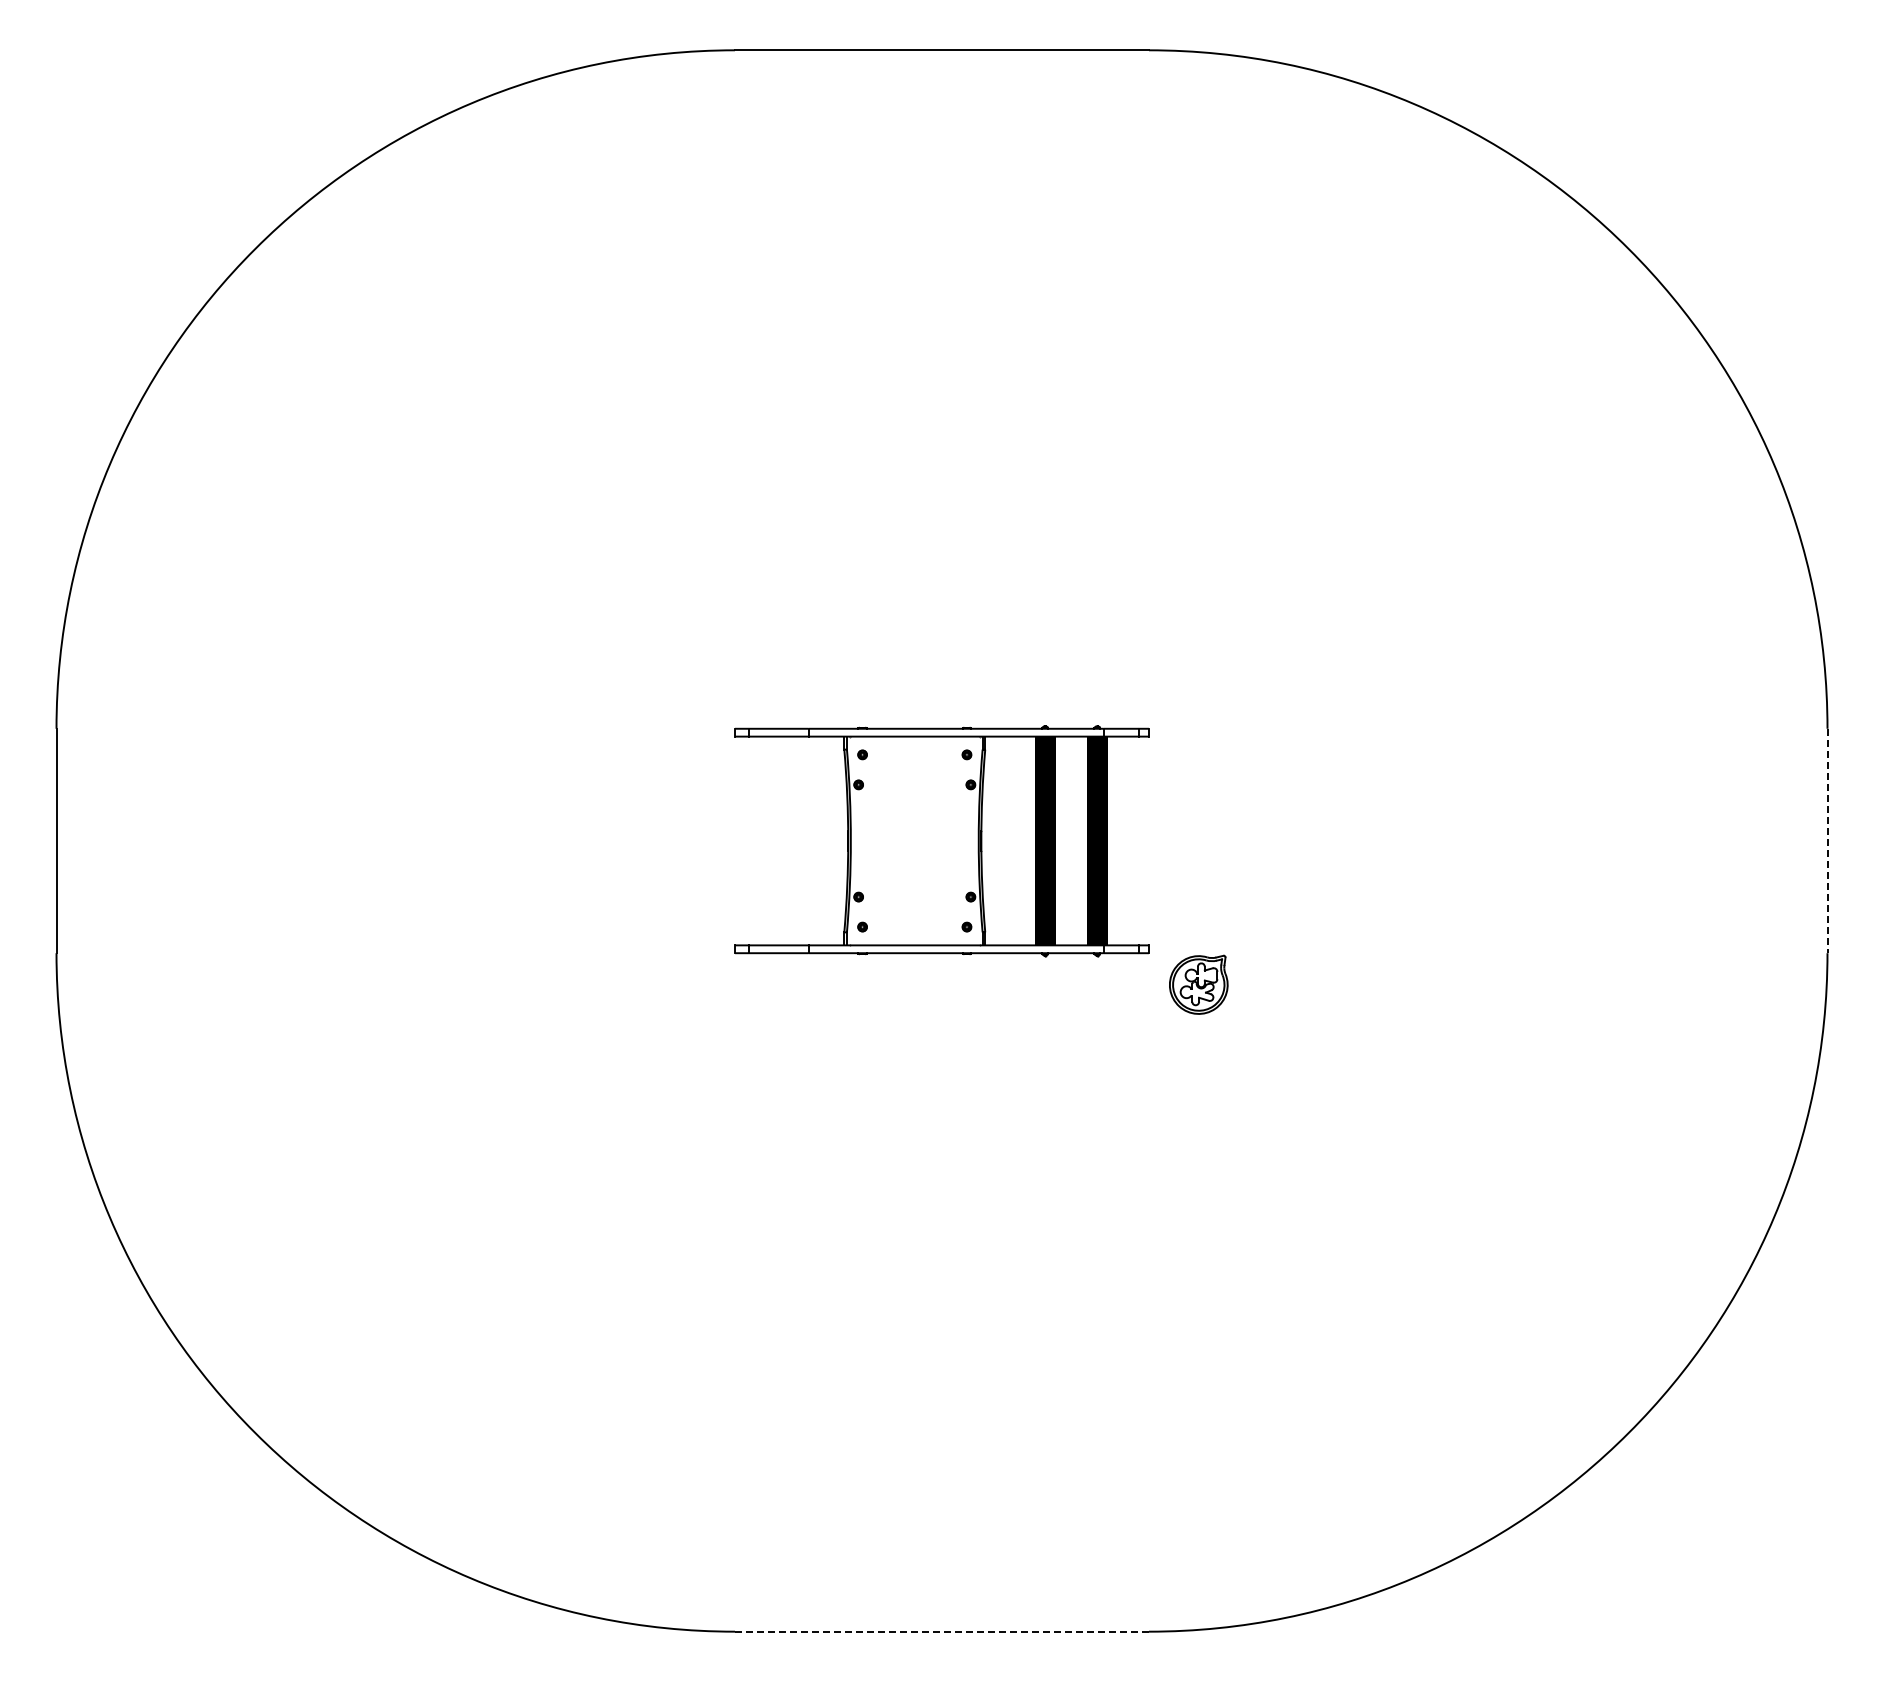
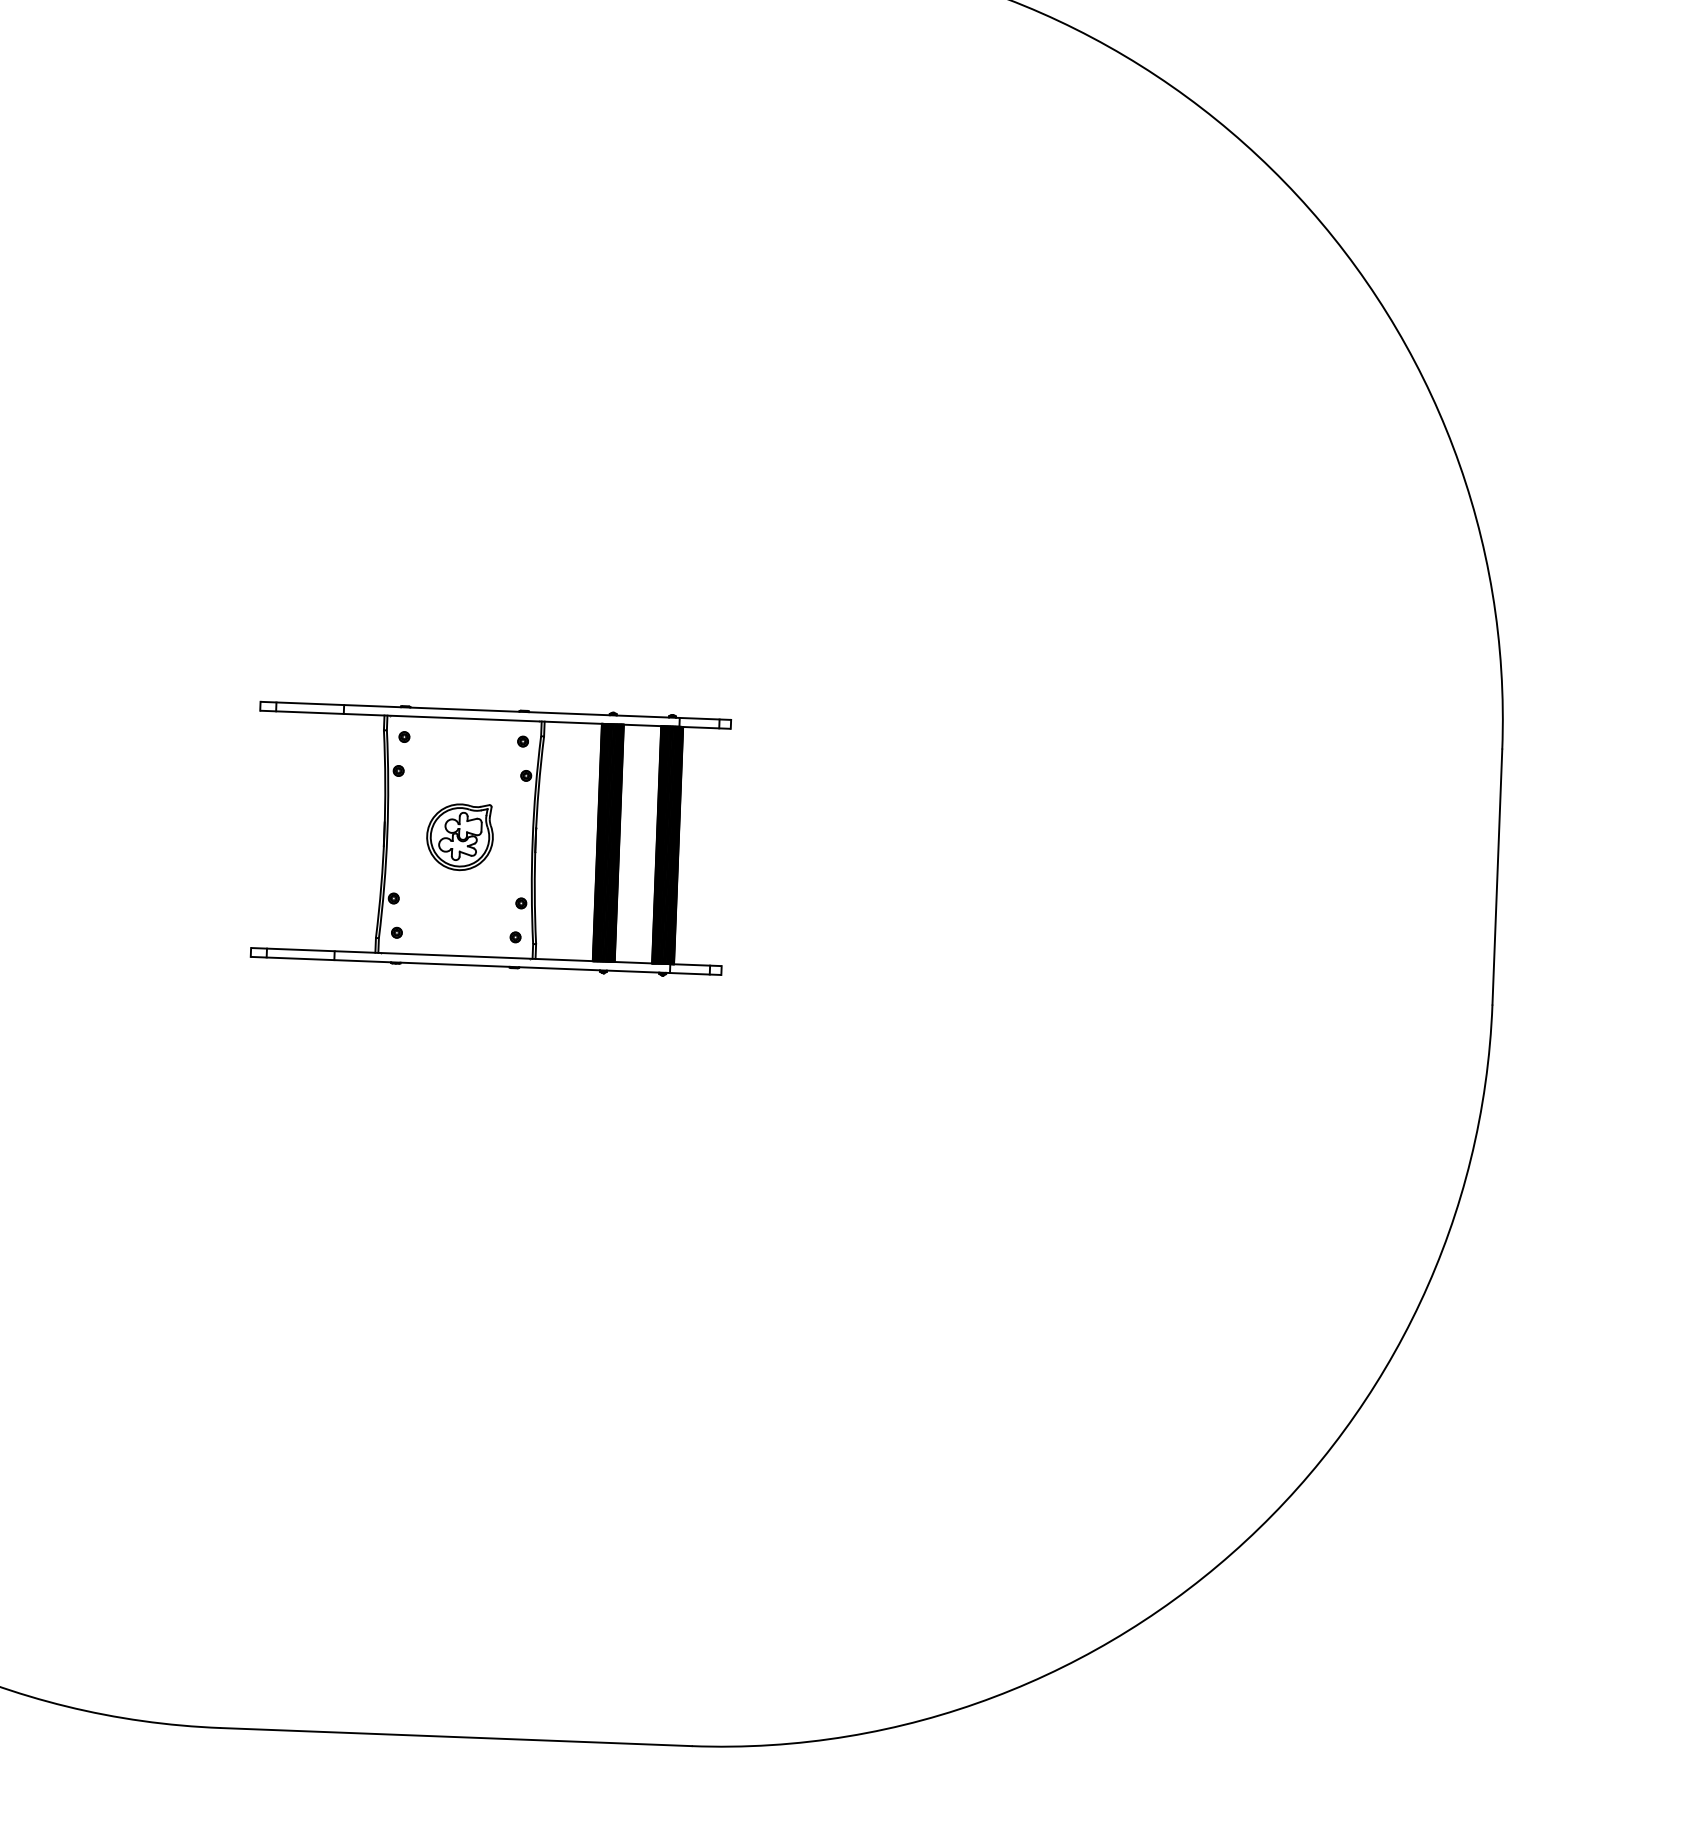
line: (1827, 841) -> (1497, 877), dashed -> solid
part: (1198, 984) -> (459, 836), moved
line: (941, 1631) -> (455, 1736), dashed -> solid

